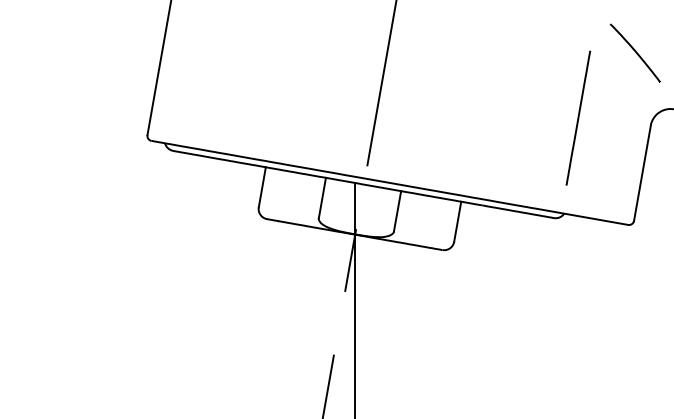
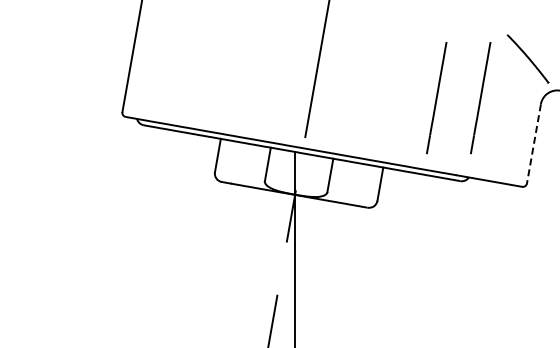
line: (634, 52) -> (527, 58), moved
line: (525, 118) -> (436, 98), added
line: (641, 174) -> (533, 144), solid -> dashed

